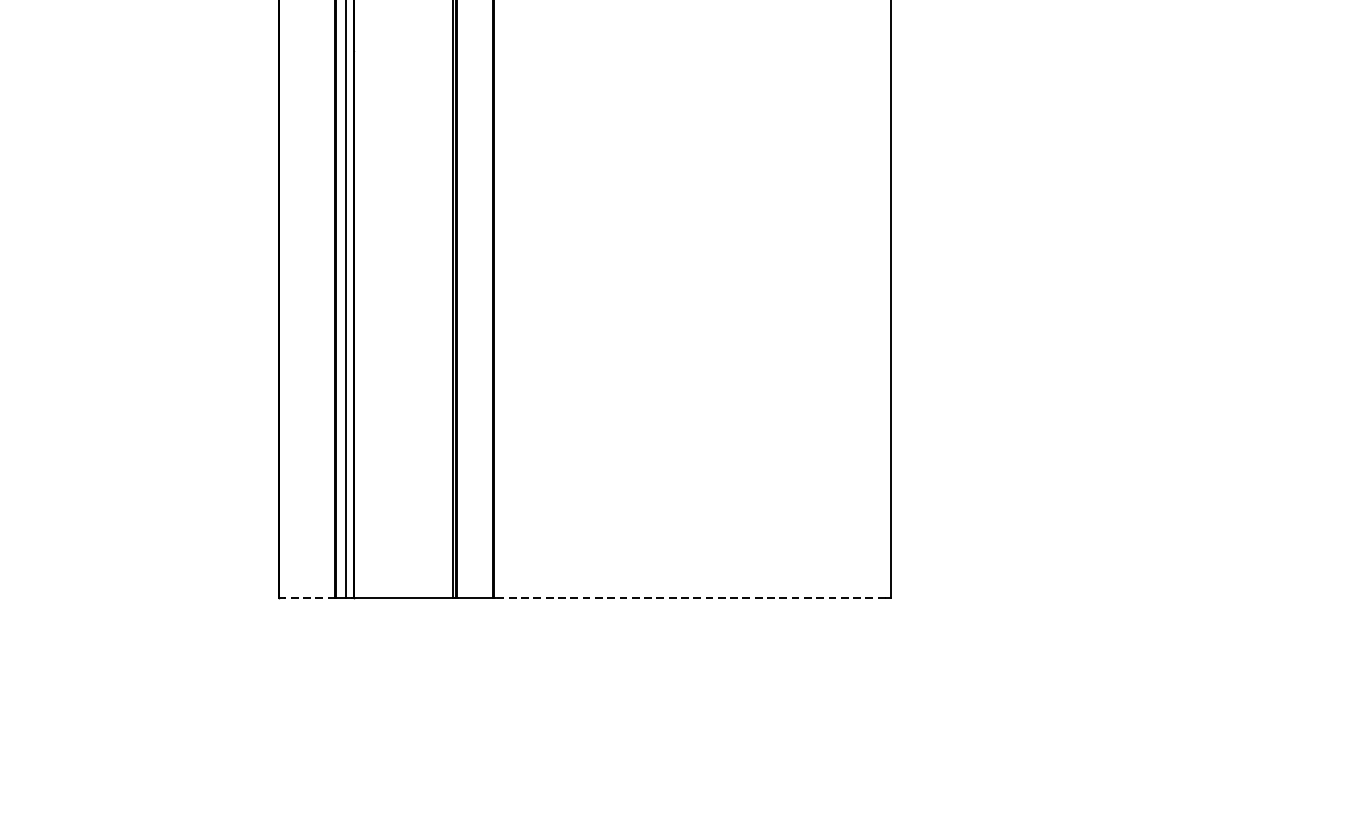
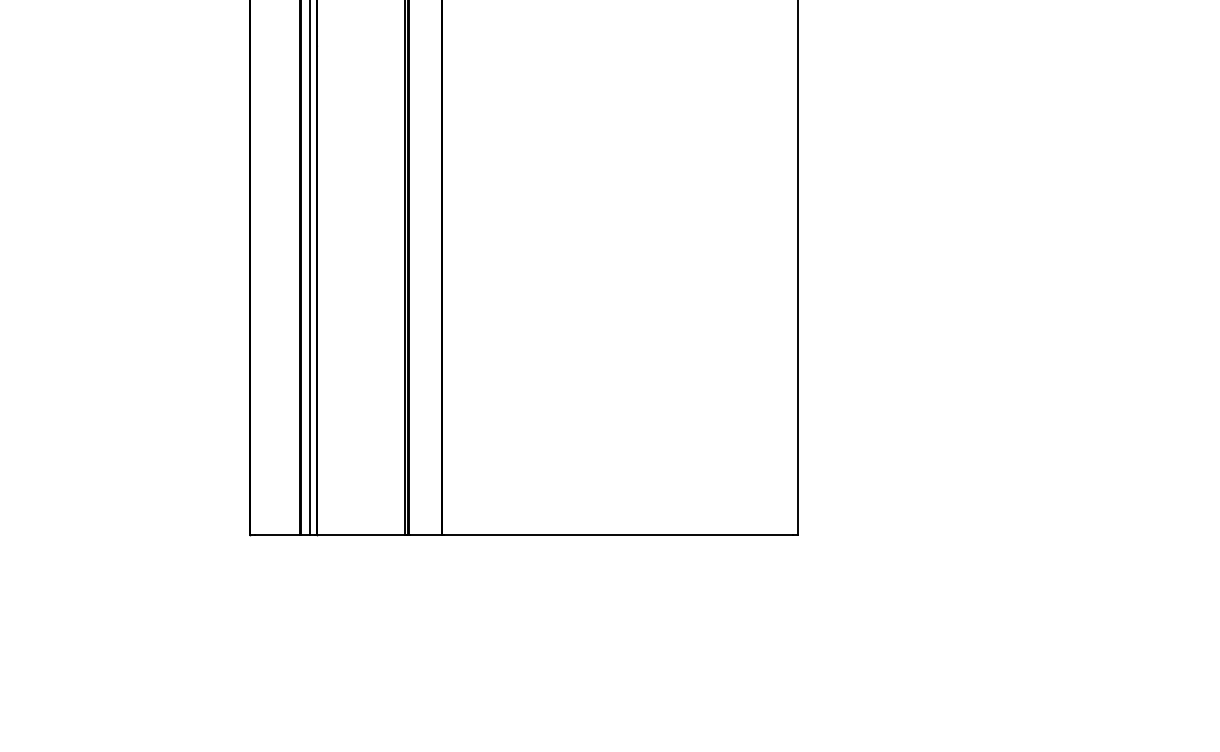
line: (309, 597) -> (277, 534), dashed -> solid
line: (689, 597) -> (617, 534), dashed -> solid

